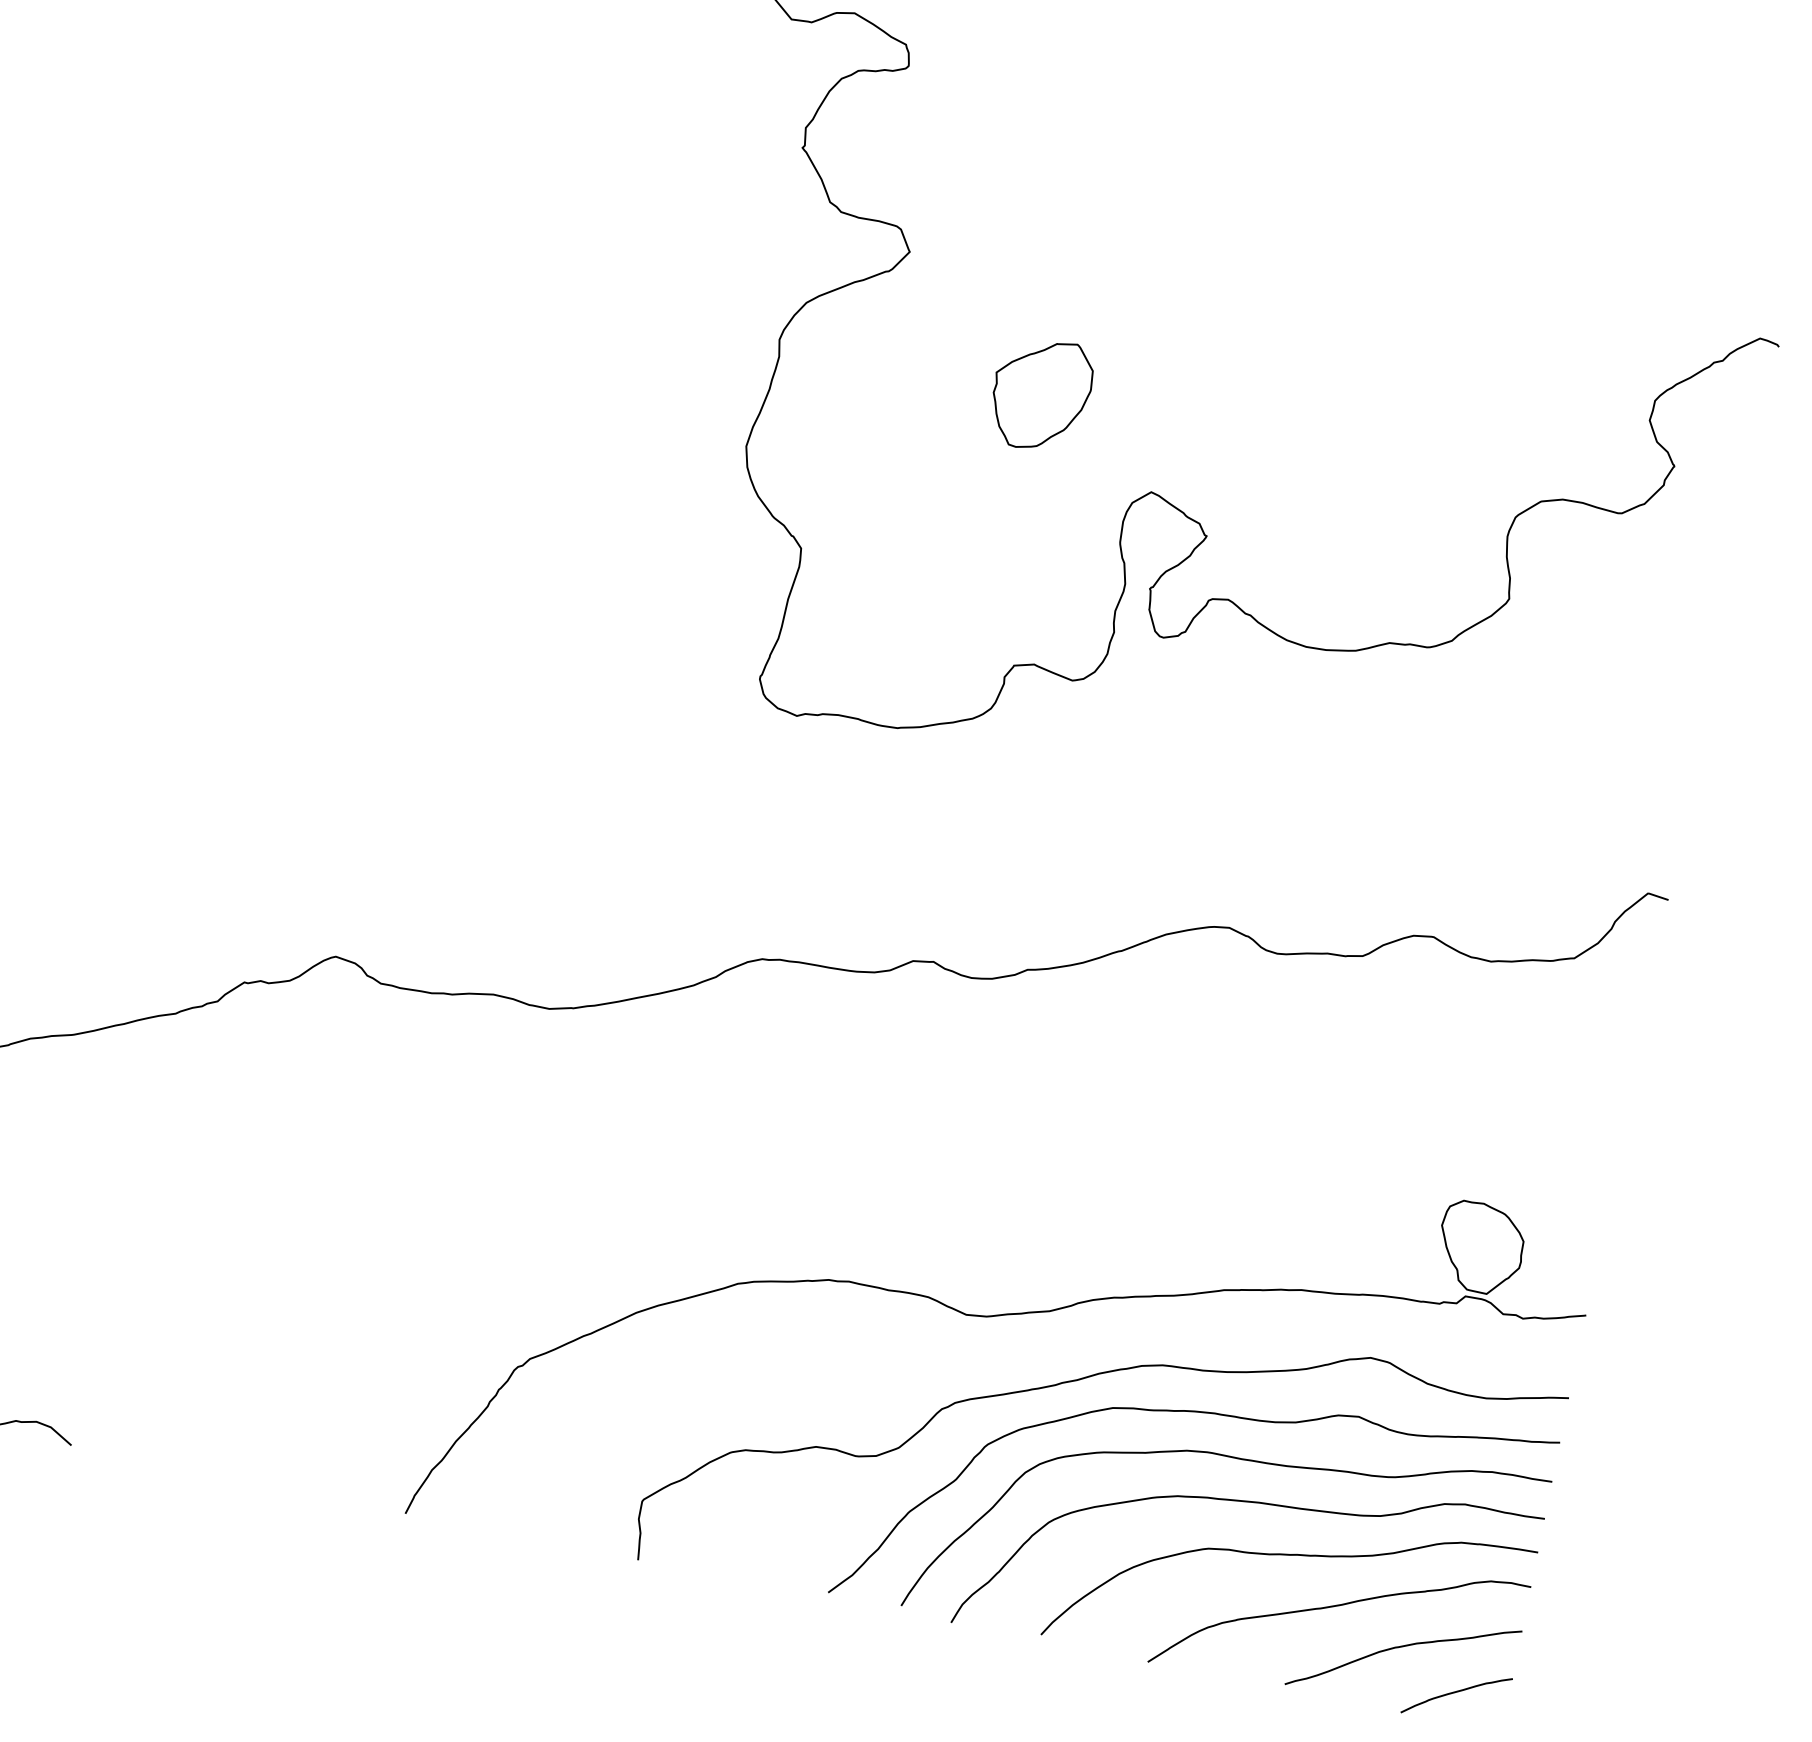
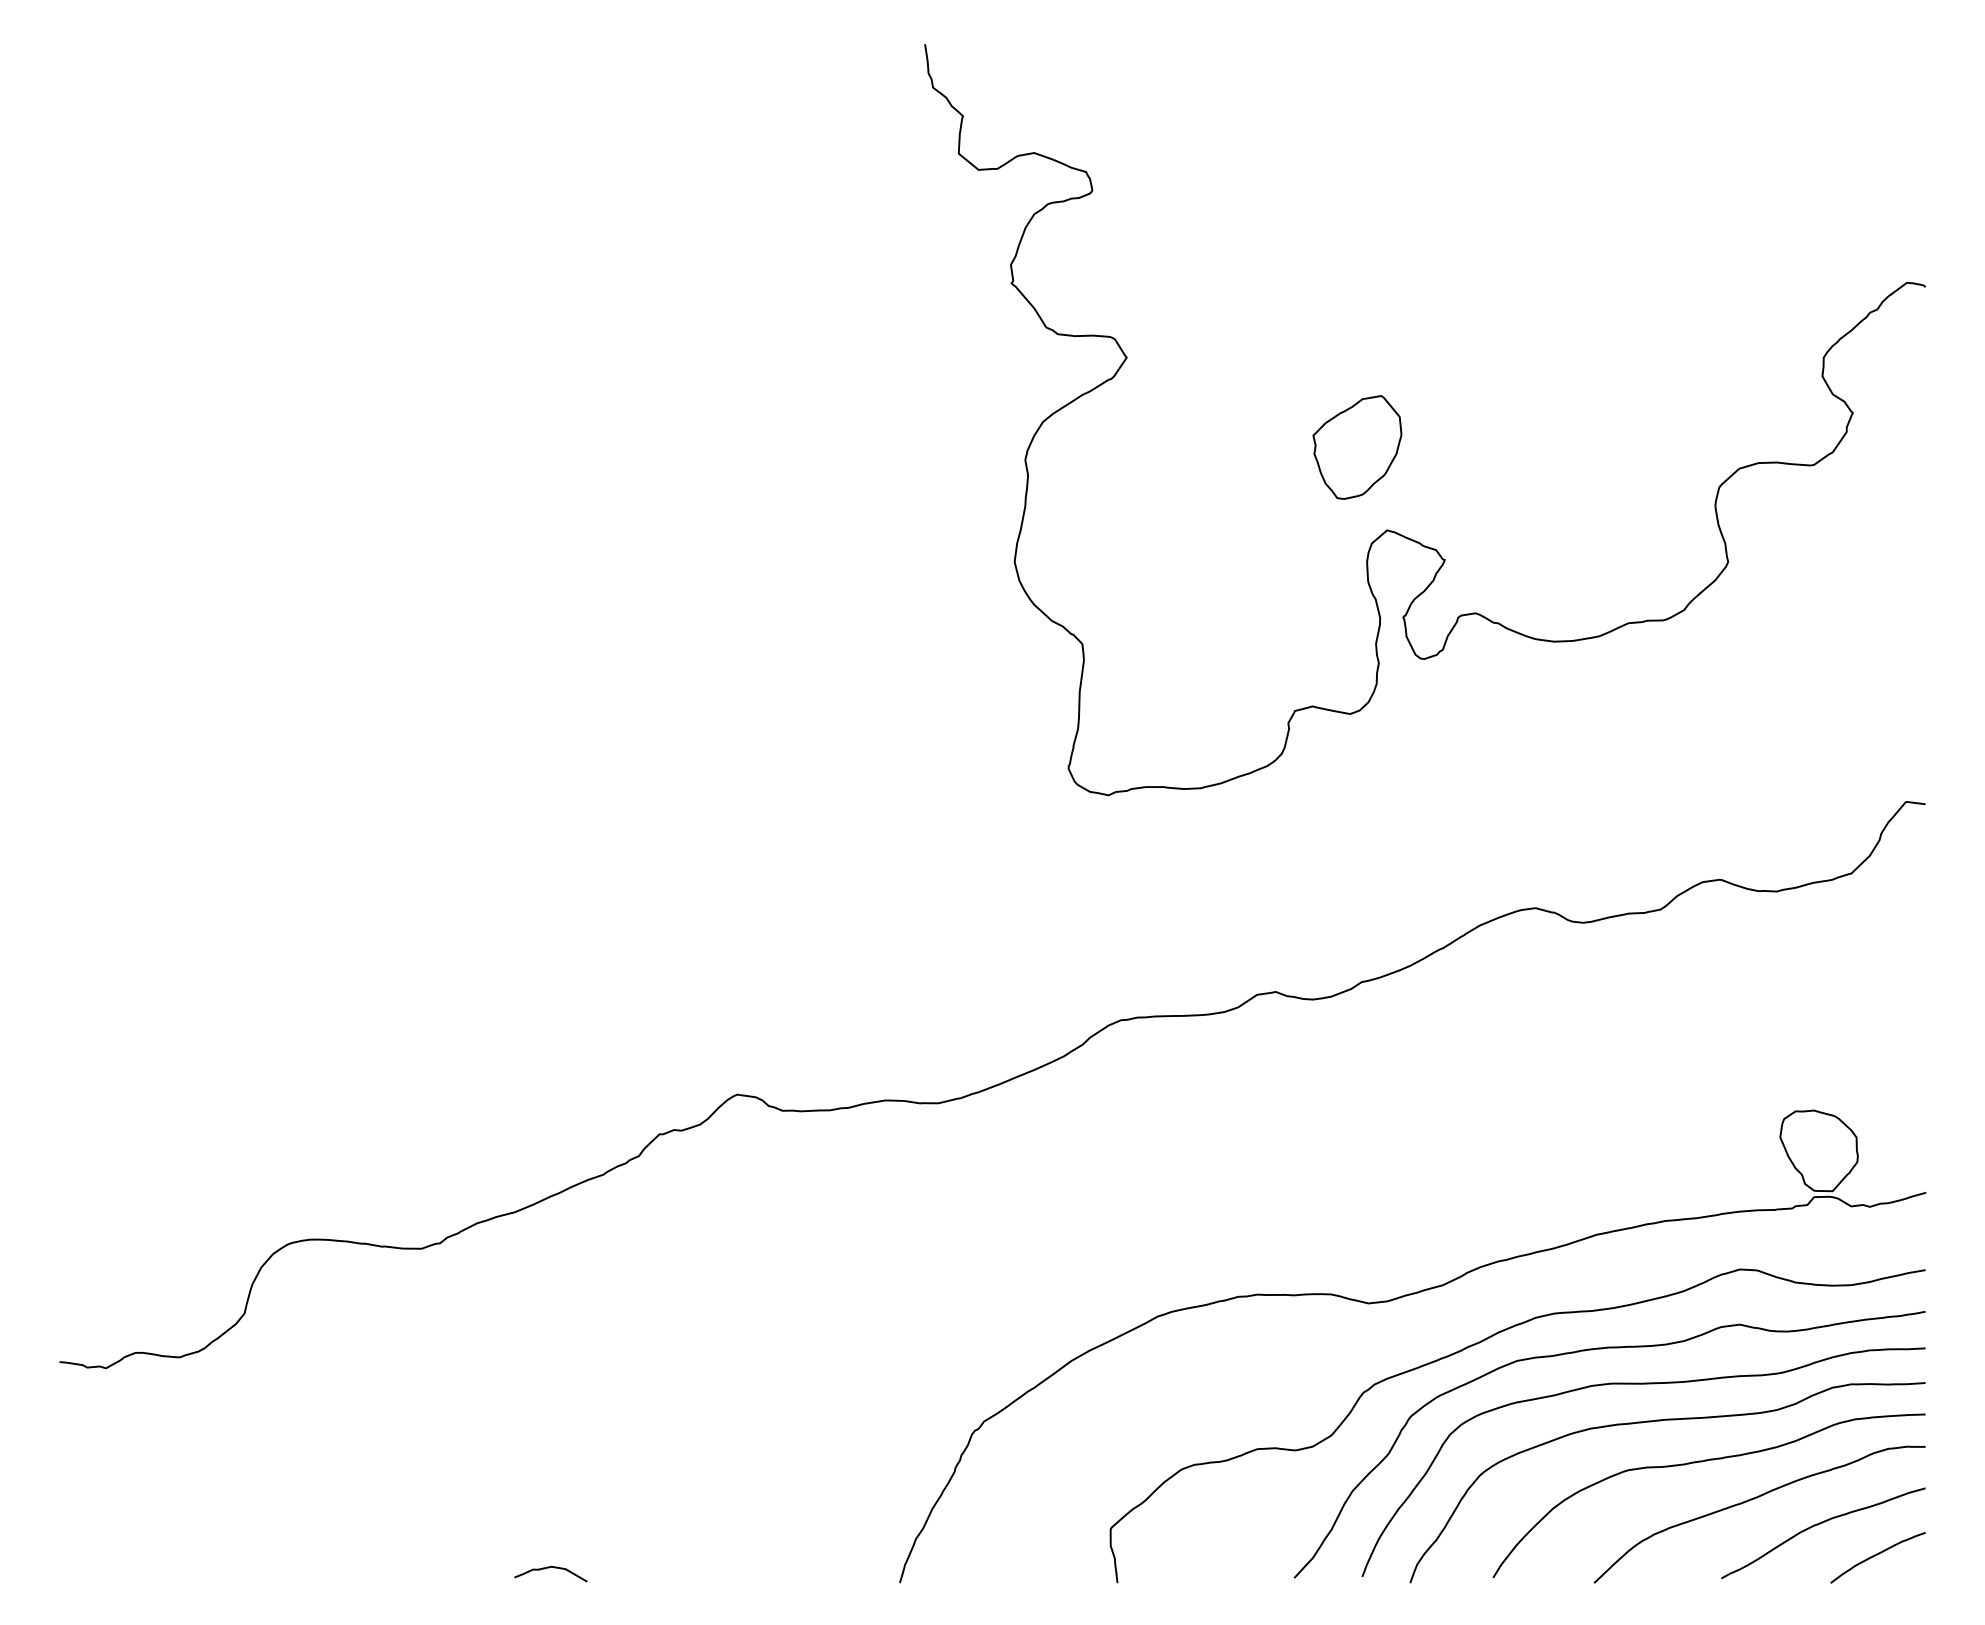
part: (1041, 394) -> (1357, 447), moved

